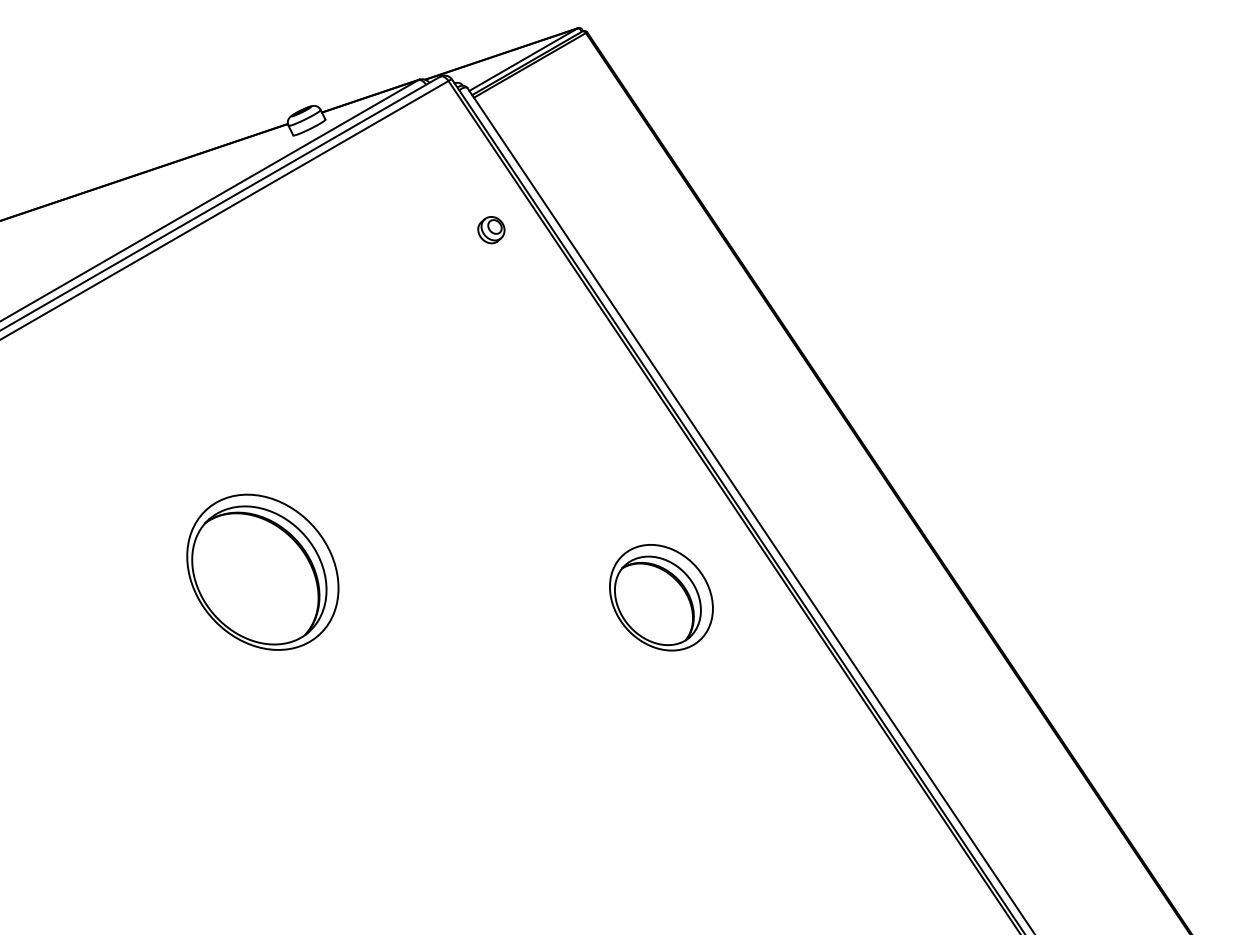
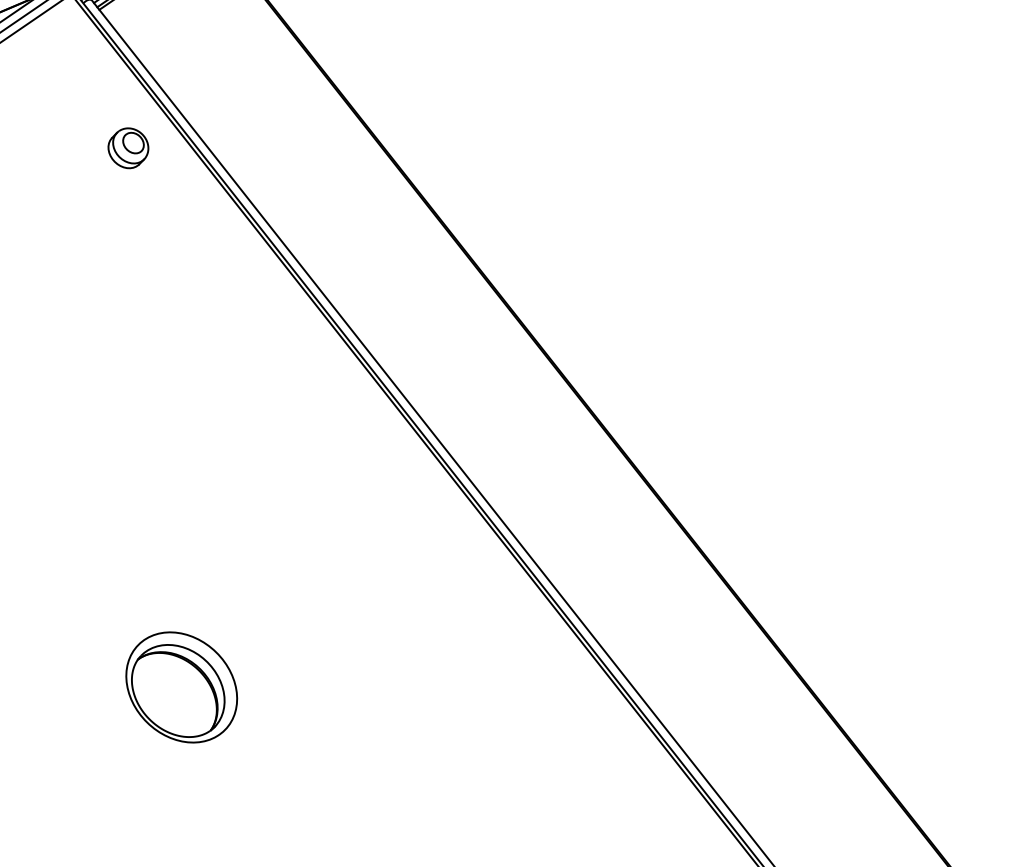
part: (491, 229) -> (128, 147), size x1.43
part: (661, 597) -> (181, 687), moved

